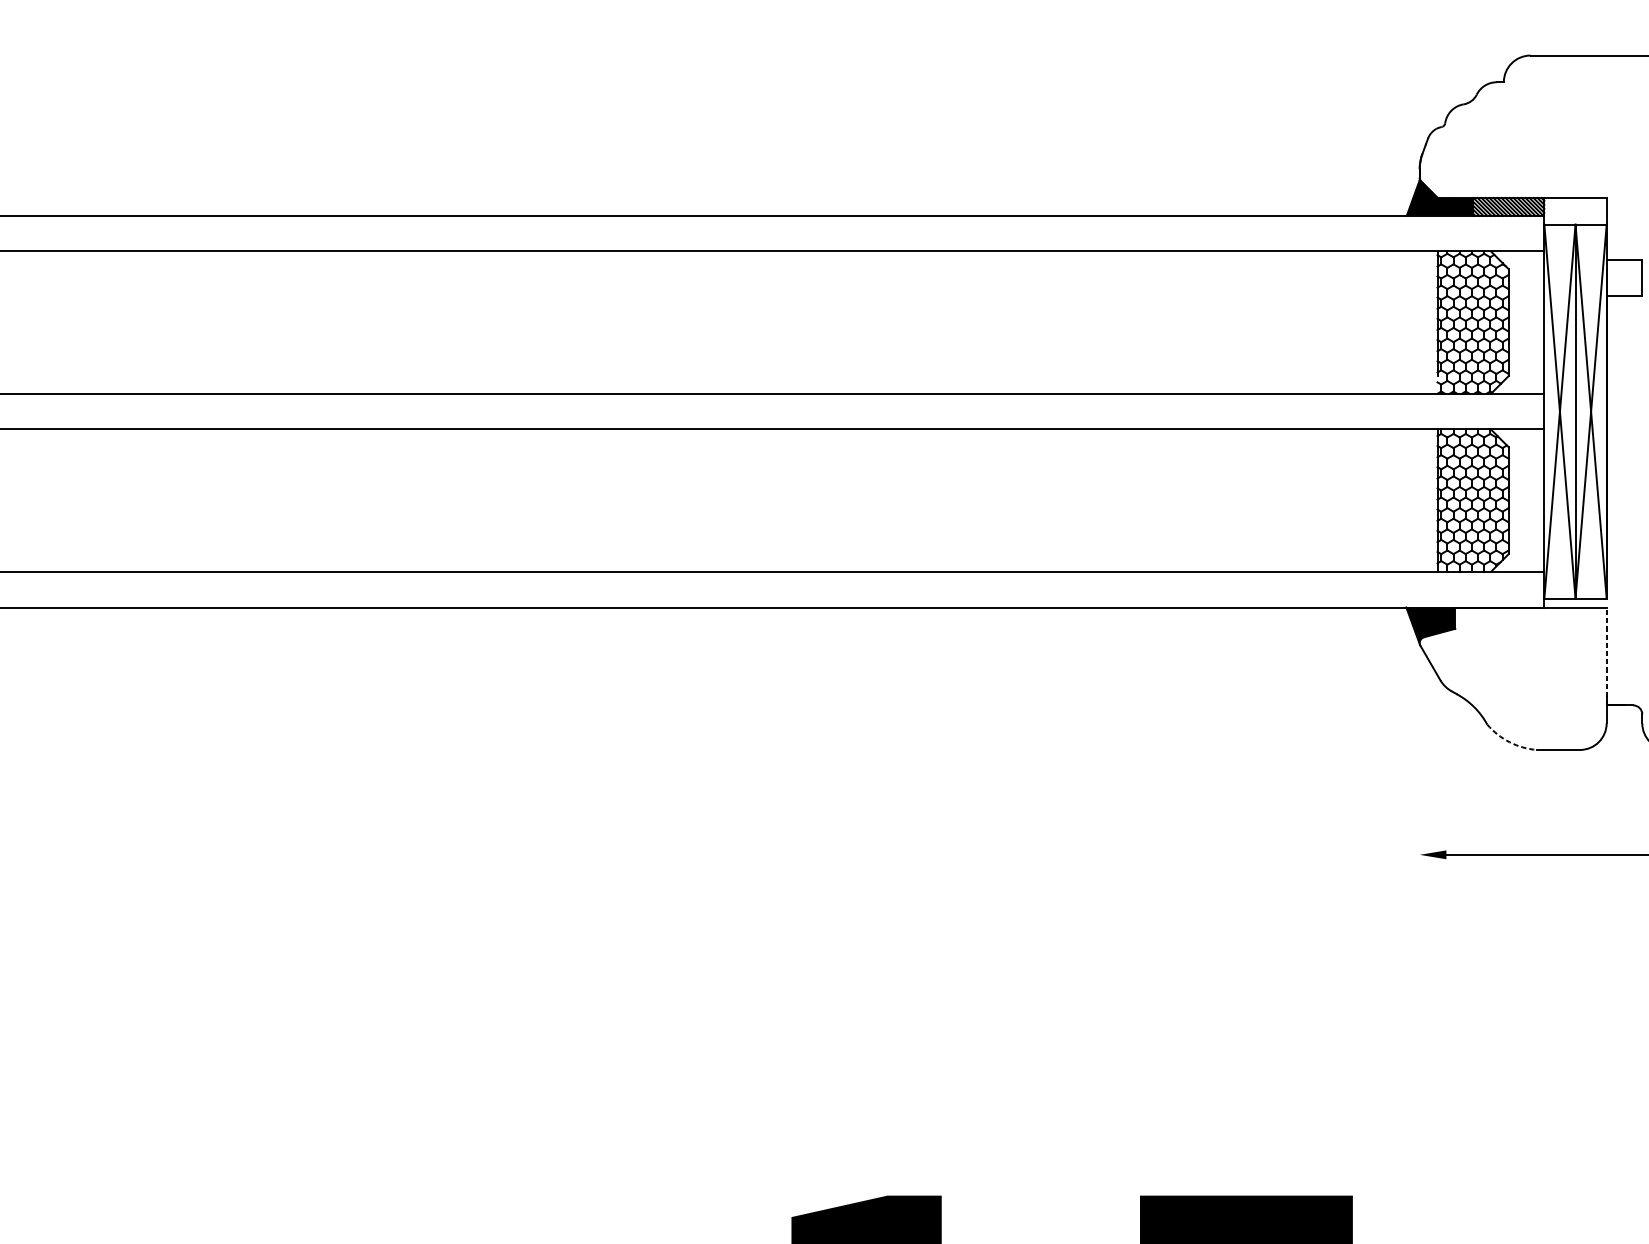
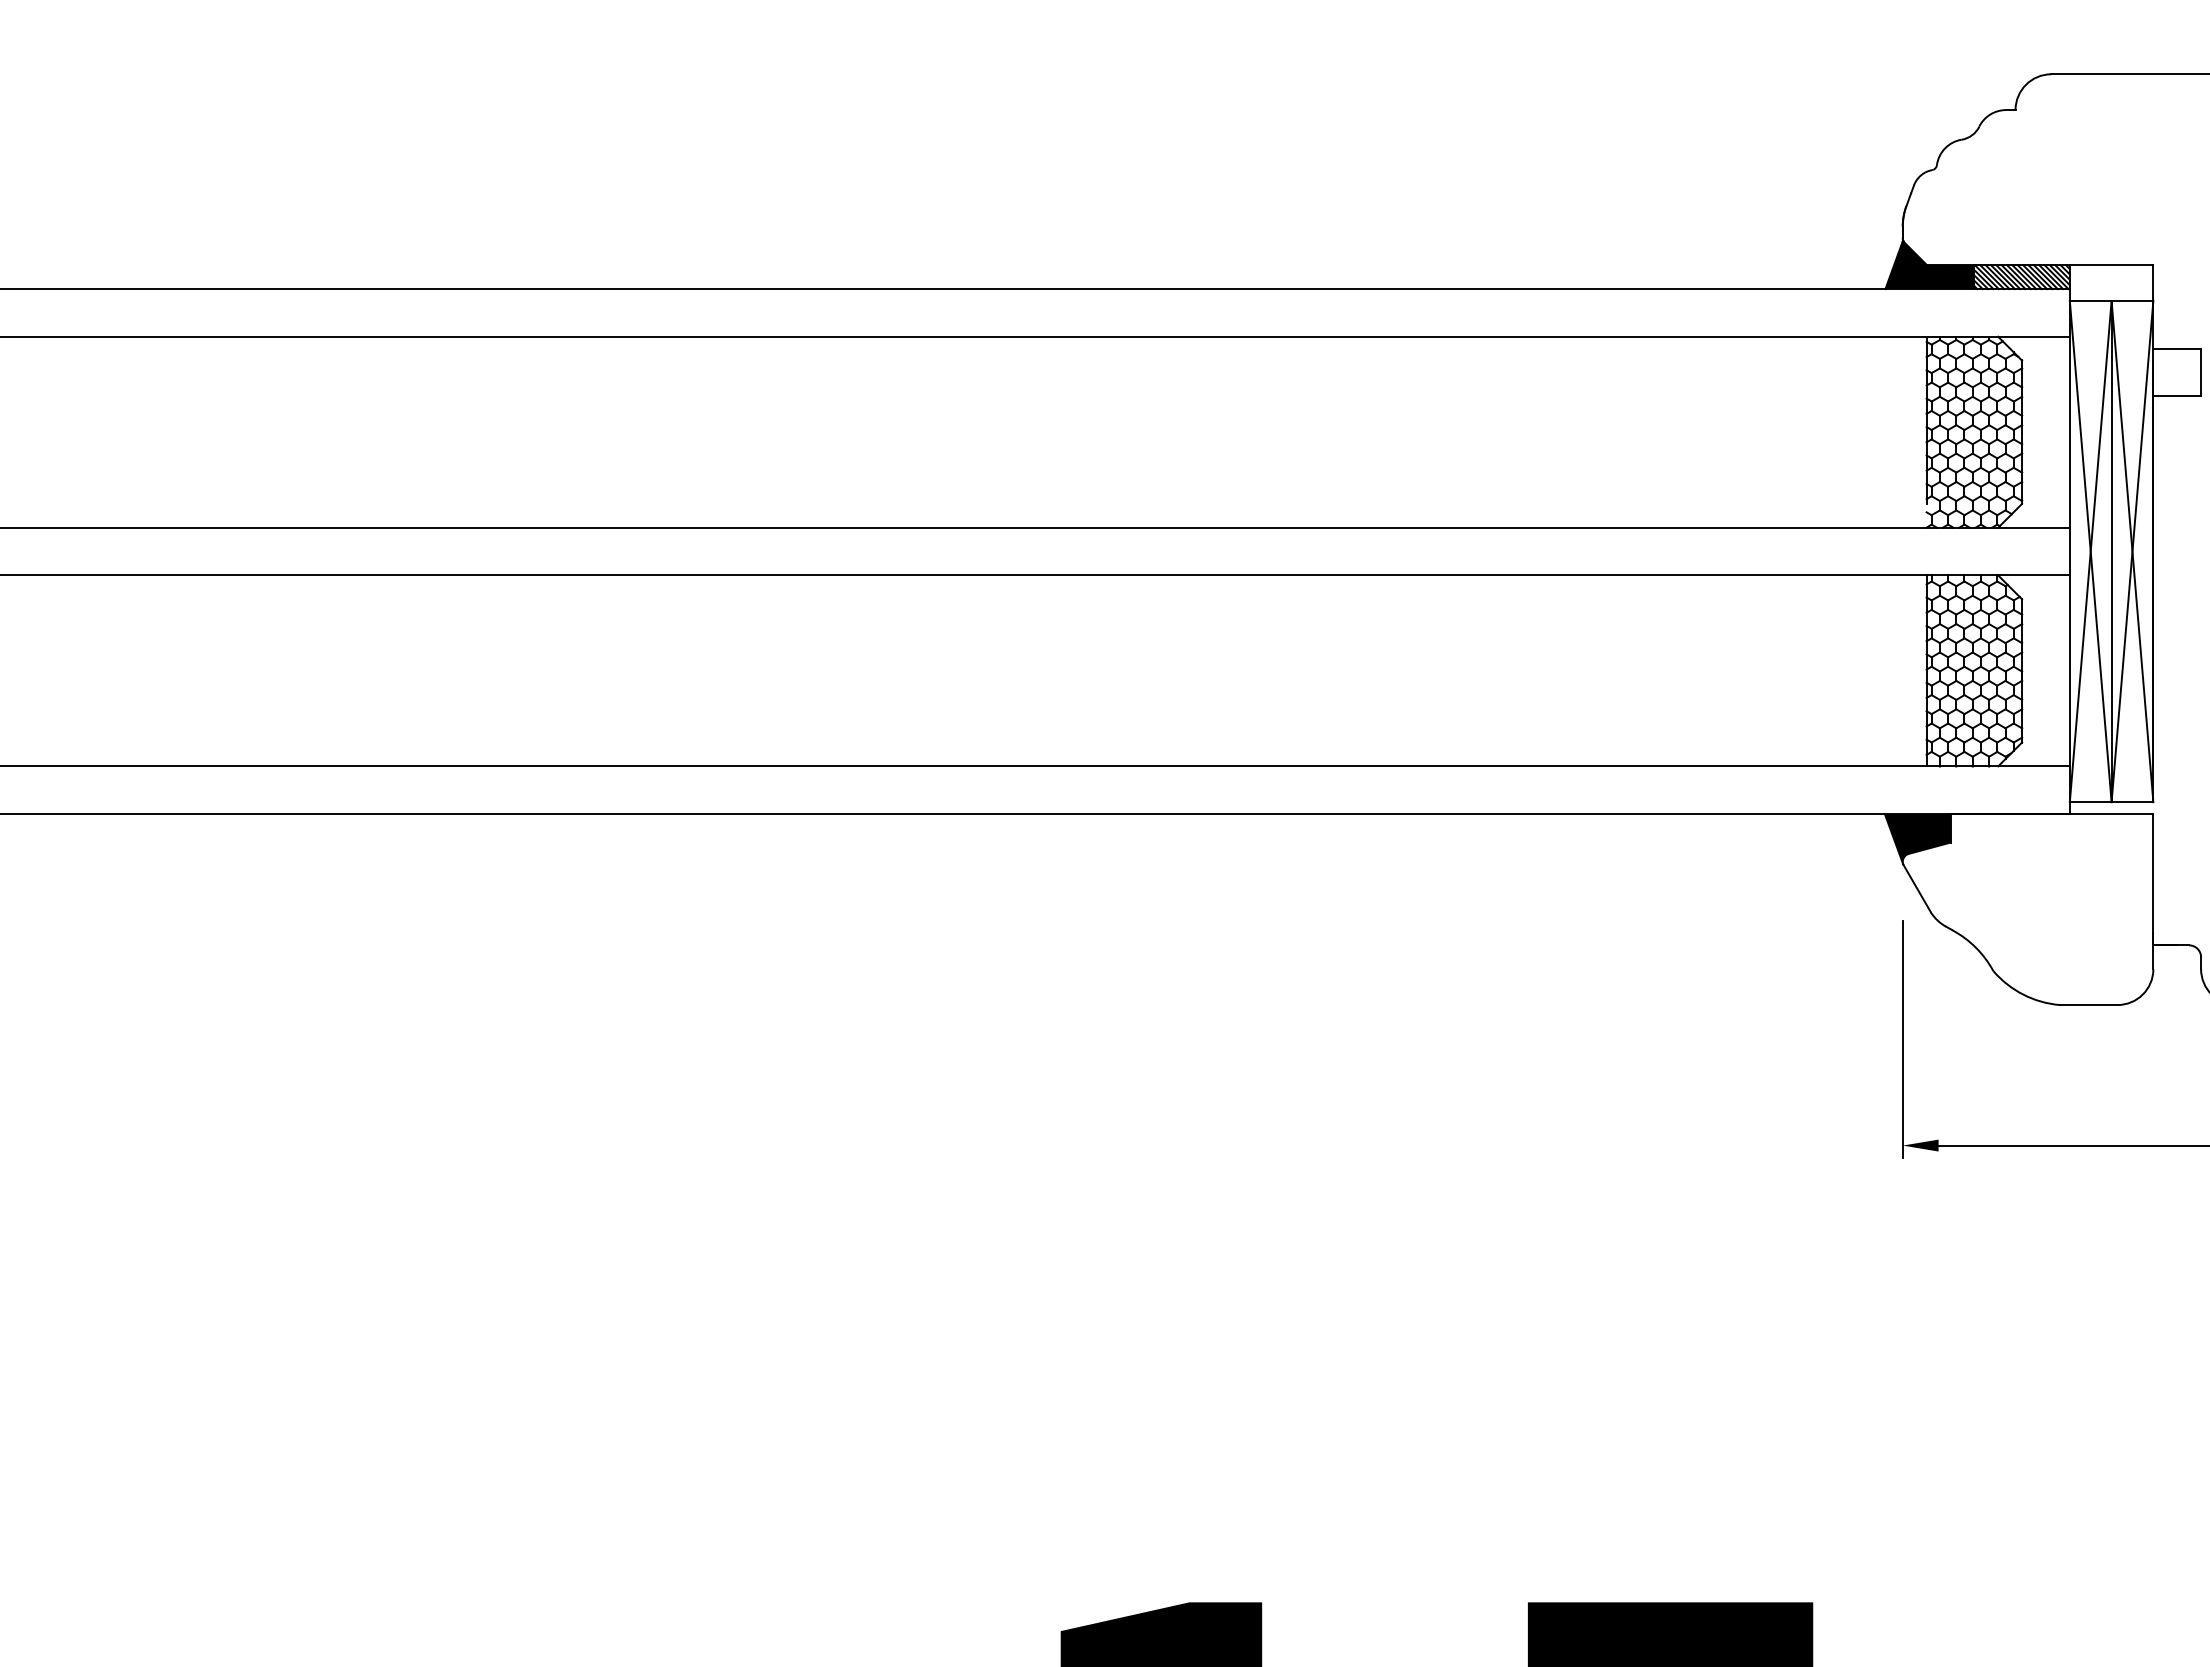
line: (1606, 656) -> (2153, 879), dashed -> solid
arc: (1509, 742) -> (2023, 994), dashed -> solid
line: (1419, 775) -> (1902, 1039), added

